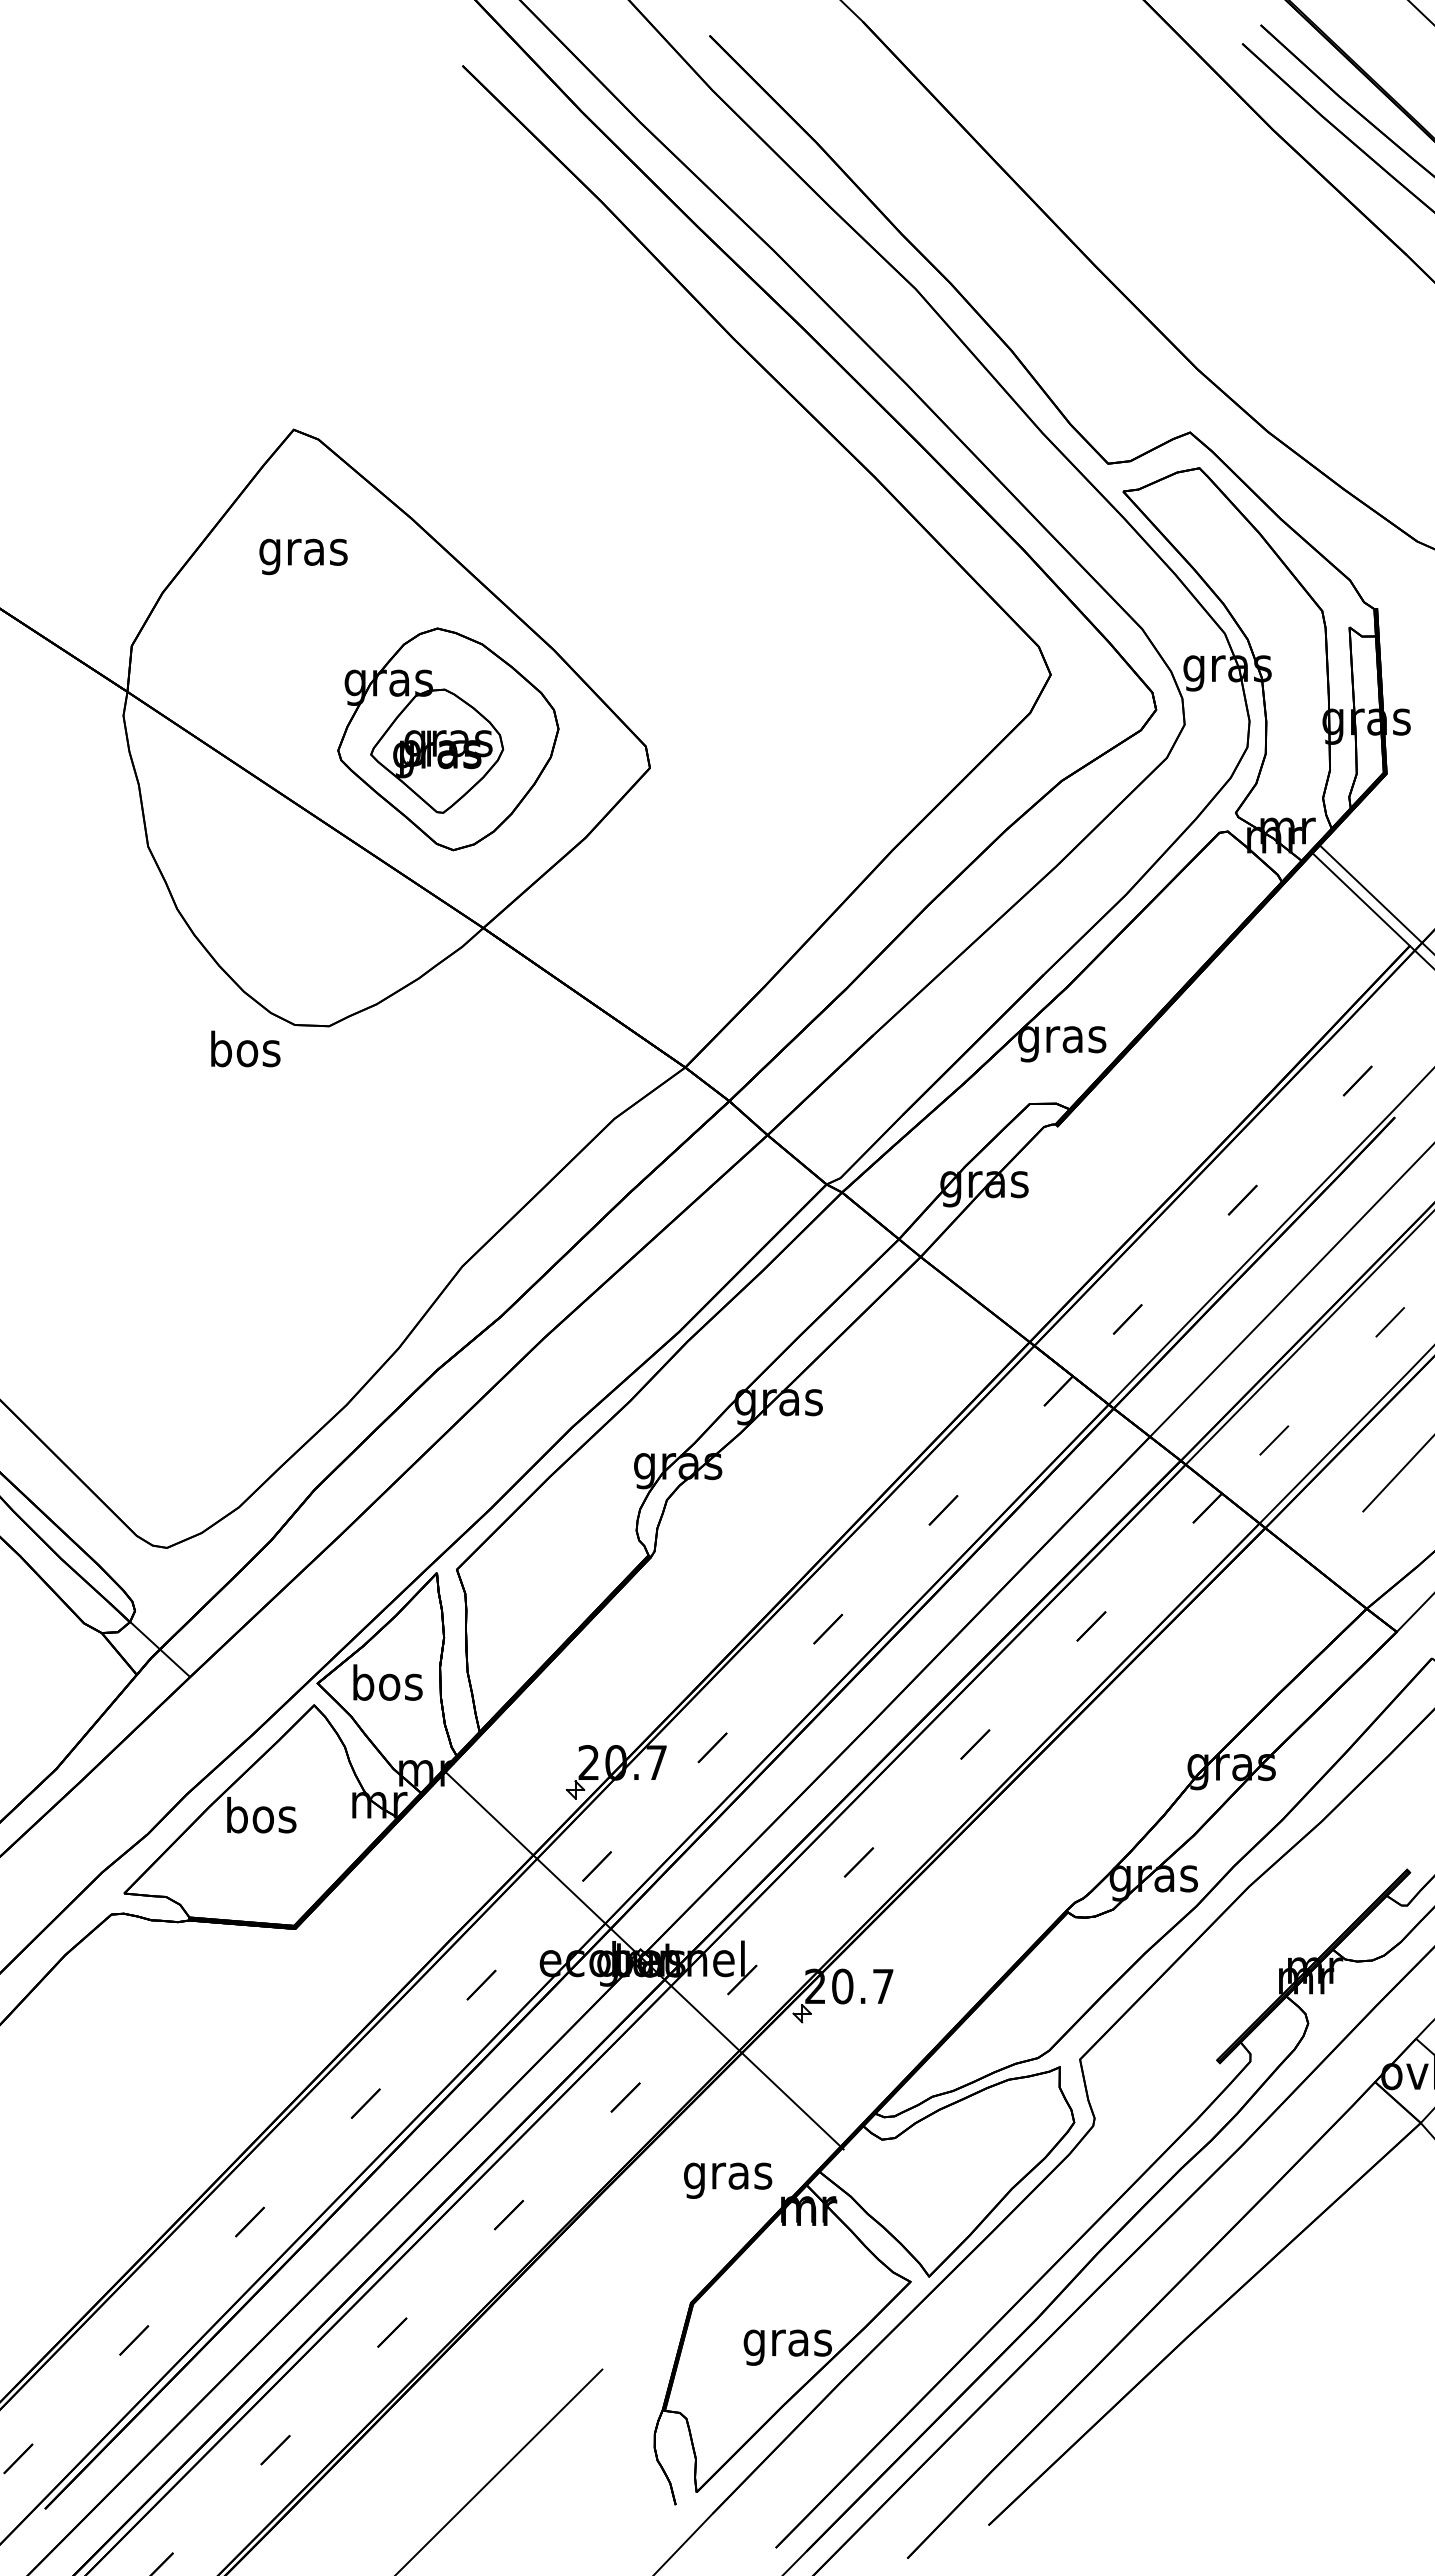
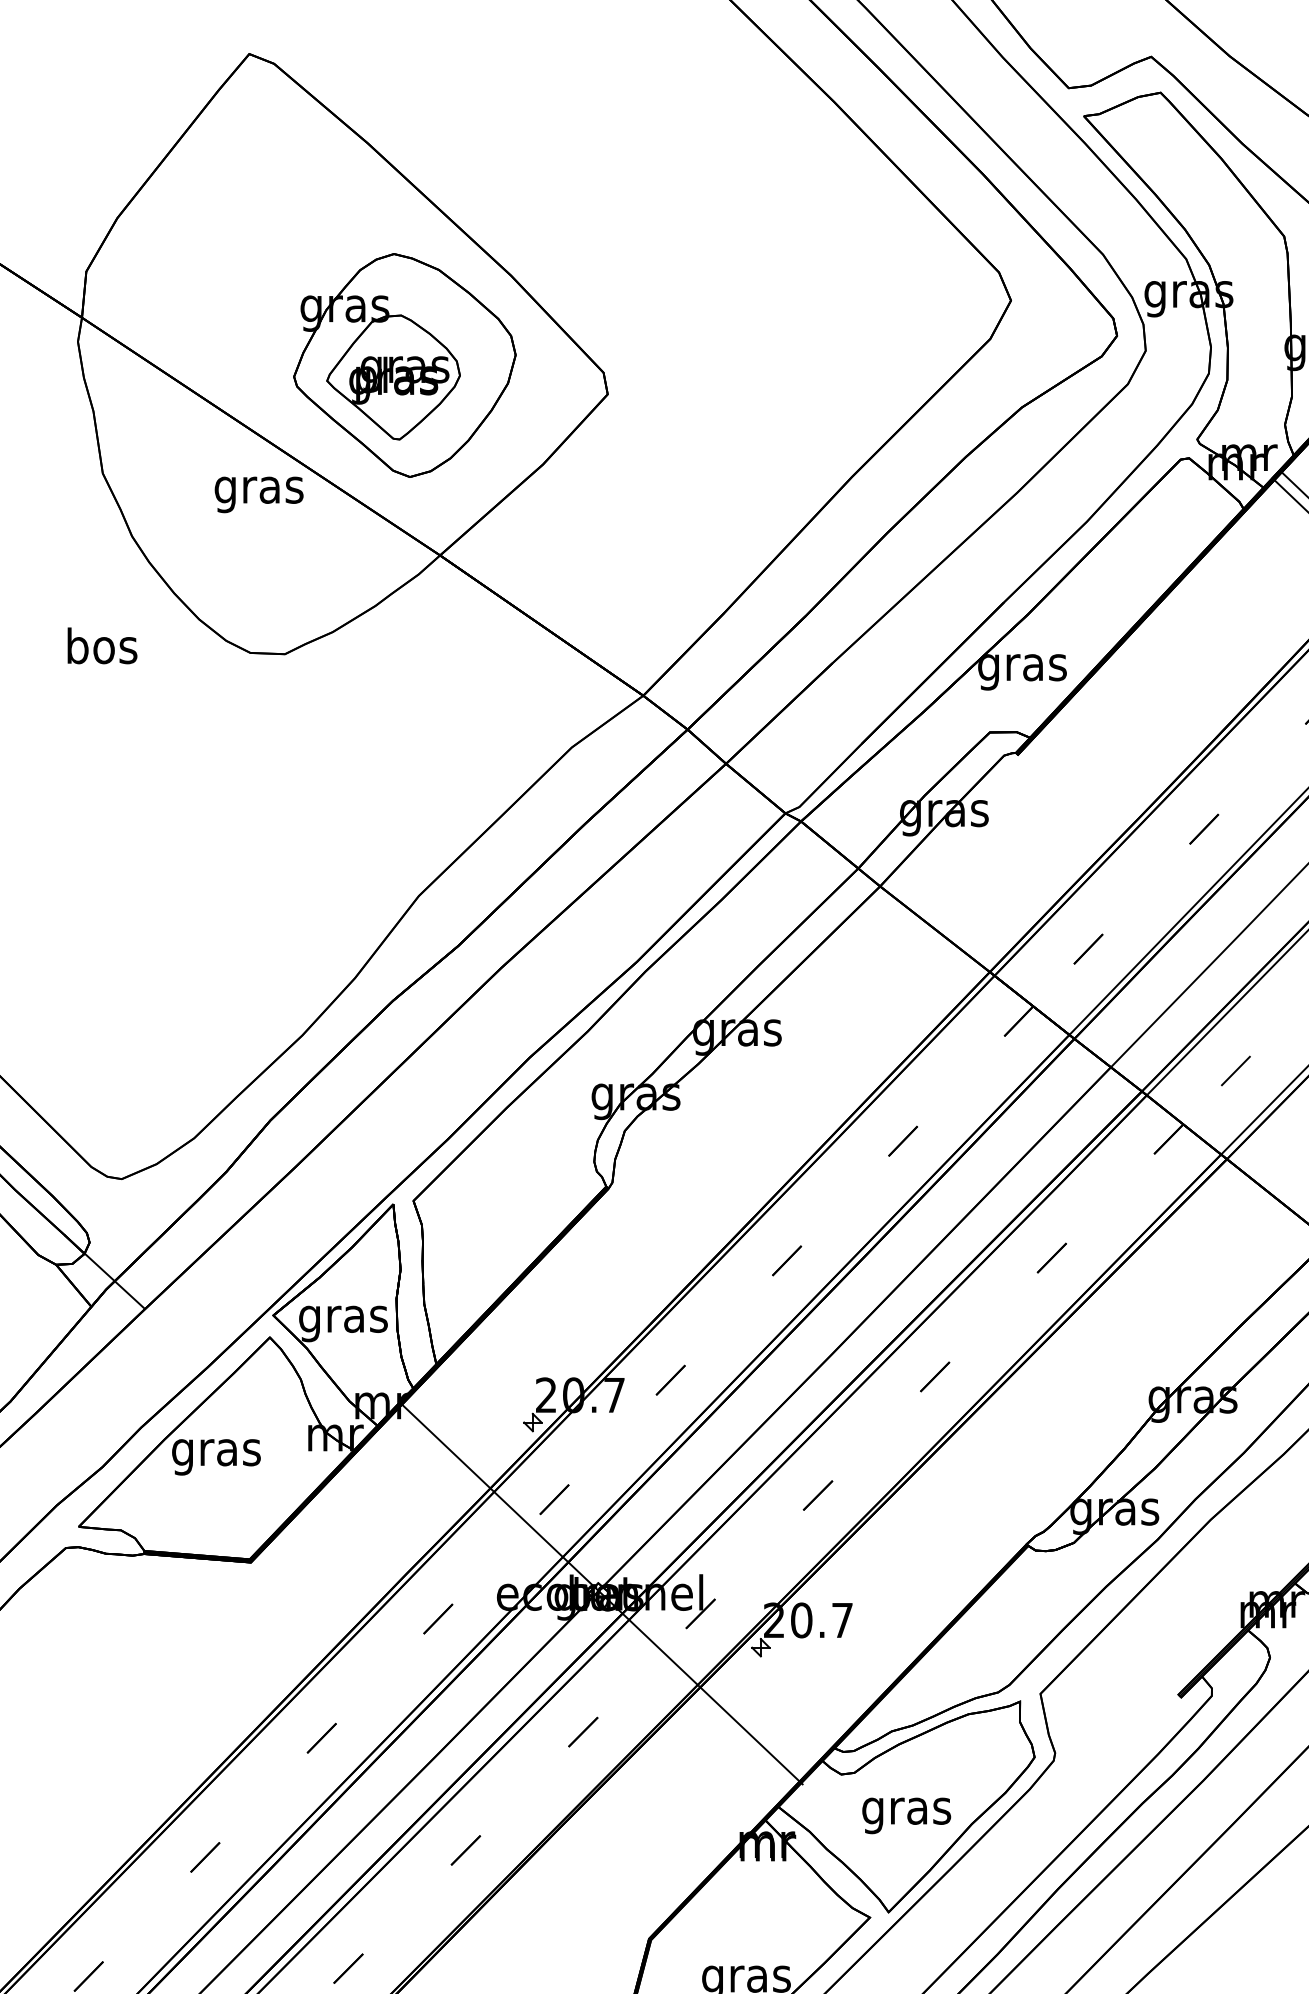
text: (303, 556) -> (259, 494), moved
text: (245, 1048) -> (102, 645), moved
text: (387, 1687) -> (343, 1319), bos -> gras
text: (261, 1819) -> (216, 1452), bos -> gras
text: (728, 2180) -> (907, 1815), moved

